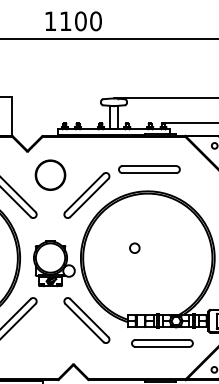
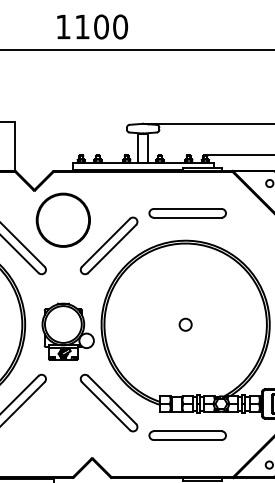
circle: (50, 175) -> (63, 220), size x1.43
circle: (134, 247) -> (185, 323), moved
part: (162, 343) -> (187, 435), moved

